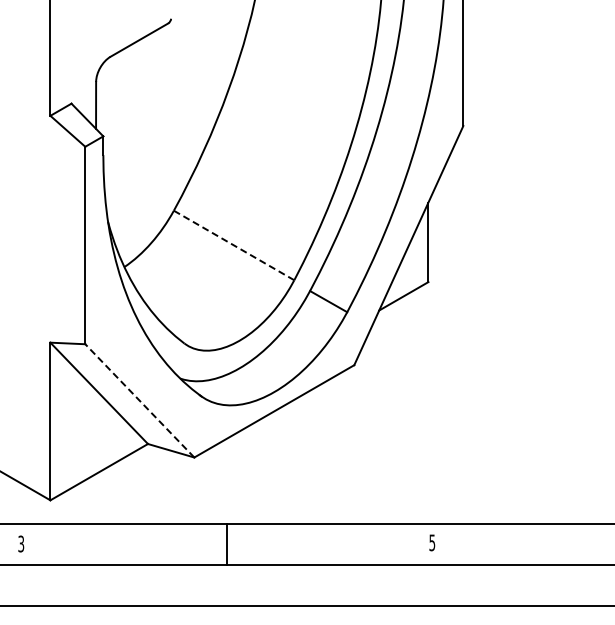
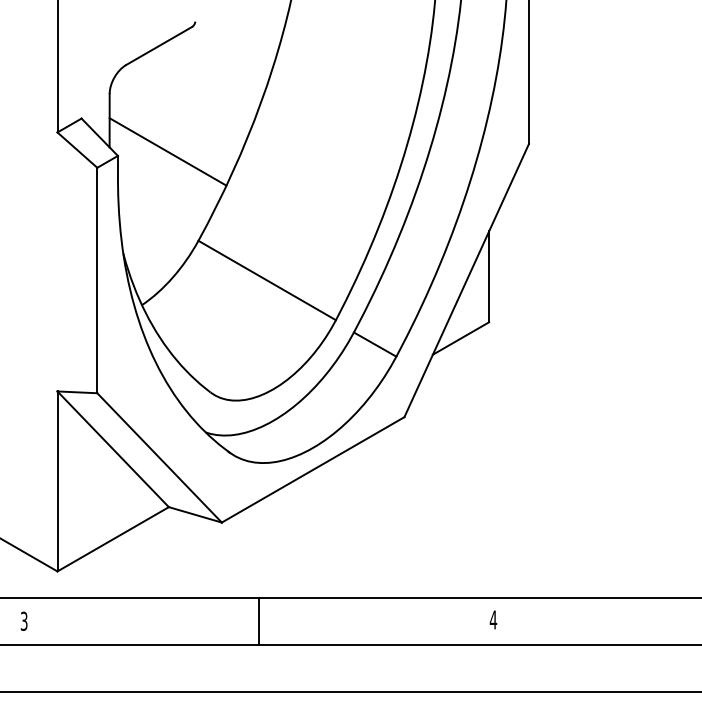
line: (147, 132) -> (168, 151), added
line: (234, 245) -> (267, 280), dashed -> solid
line: (139, 400) -> (159, 457), dashed -> solid
text: (432, 542) -> (493, 619), 5 -> 4

